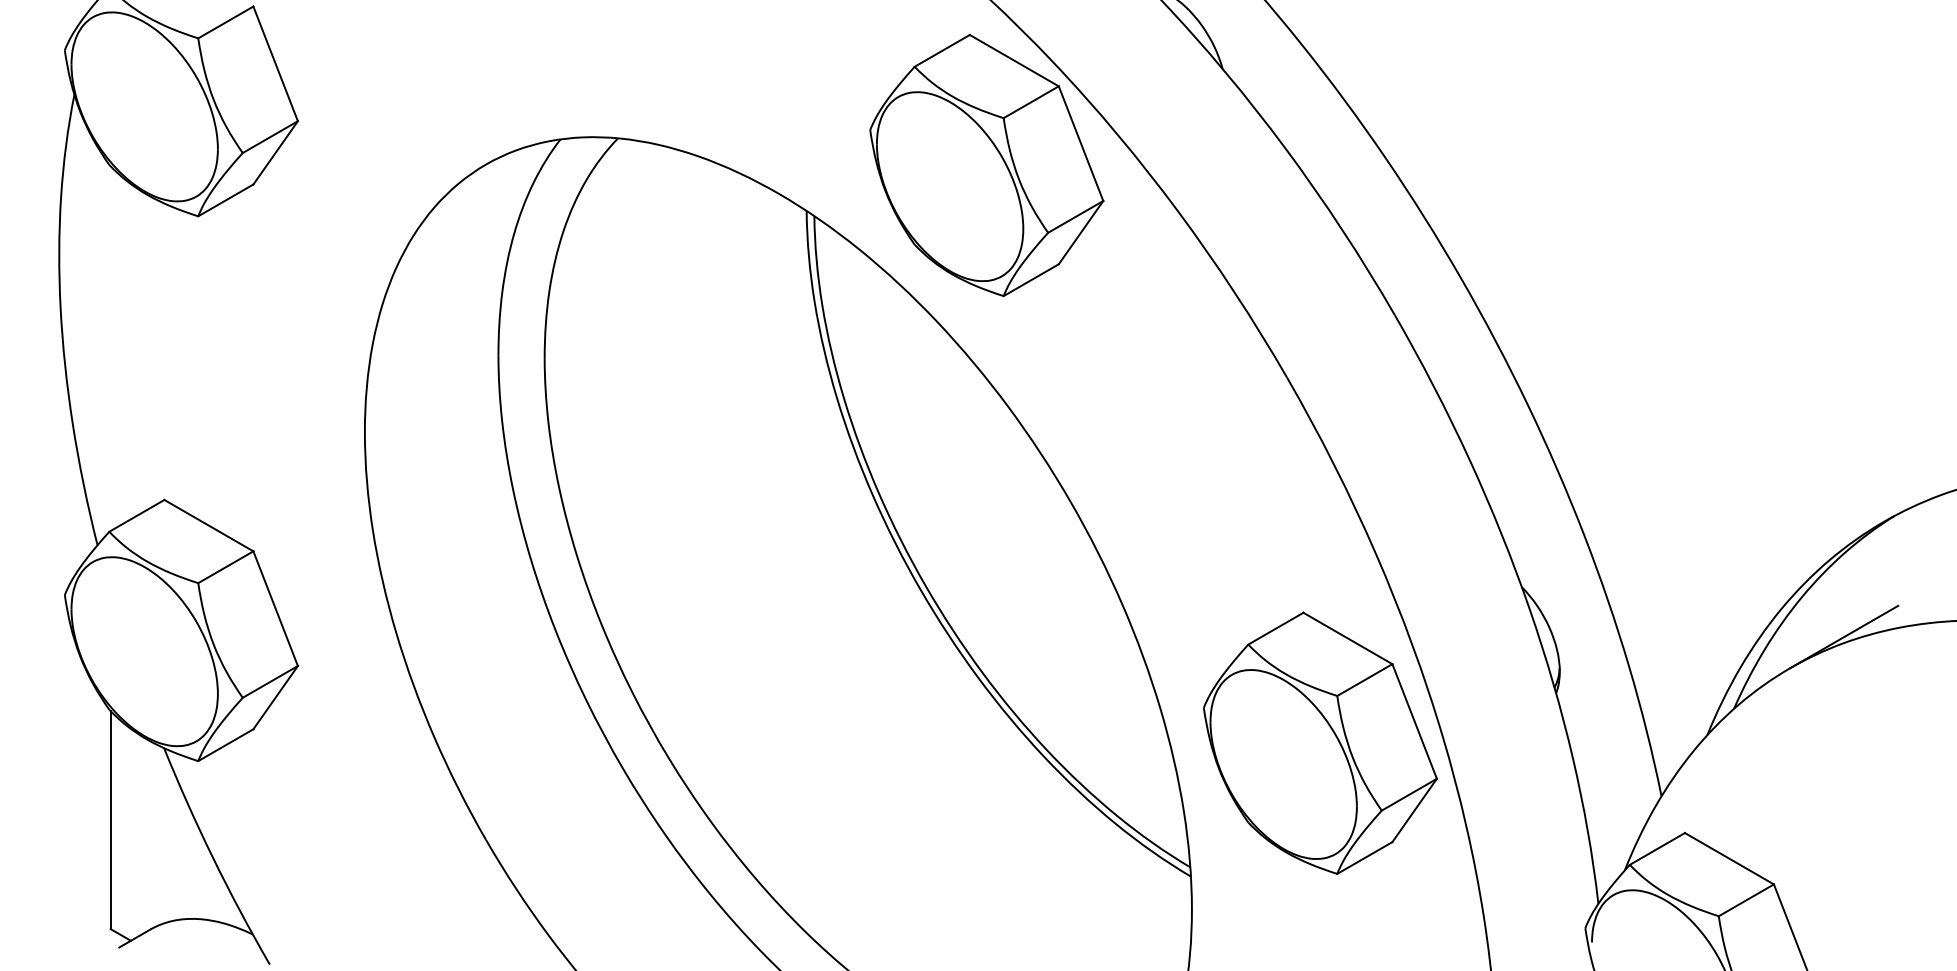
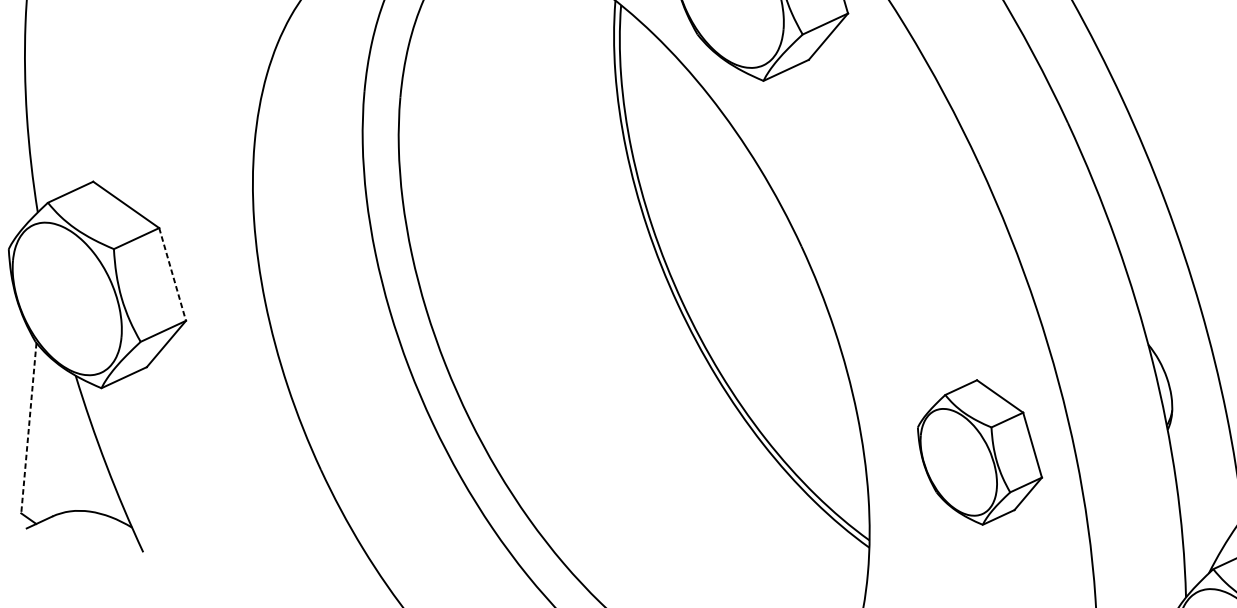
line: (275, 609) -> (172, 275), solid -> dashed
part: (1320, 742) -> (980, 451), size x0.7
line: (110, 820) -> (28, 428), solid -> dashed

